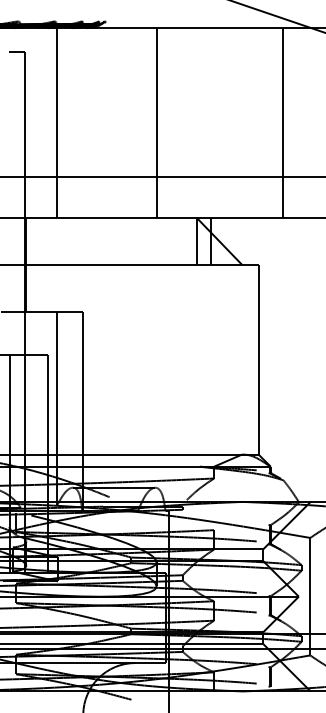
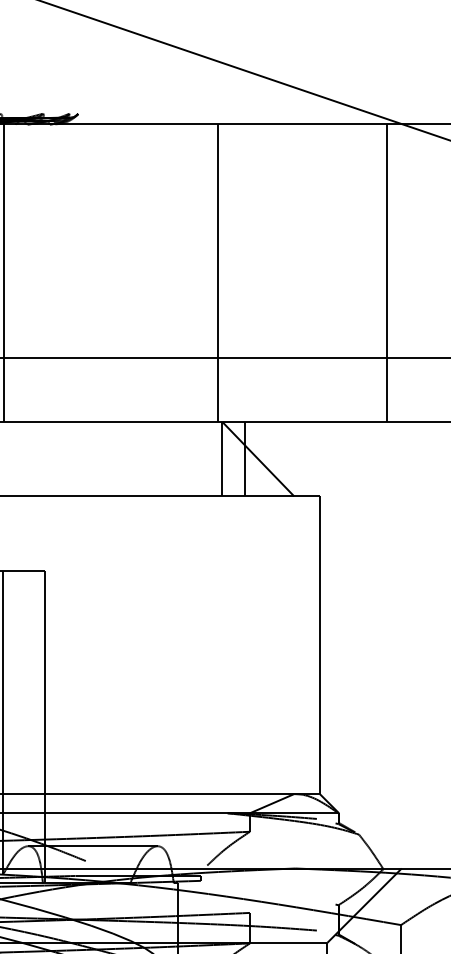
line: (156, 122) -> (217, 272), moved
line: (283, 122) -> (387, 272), moved

